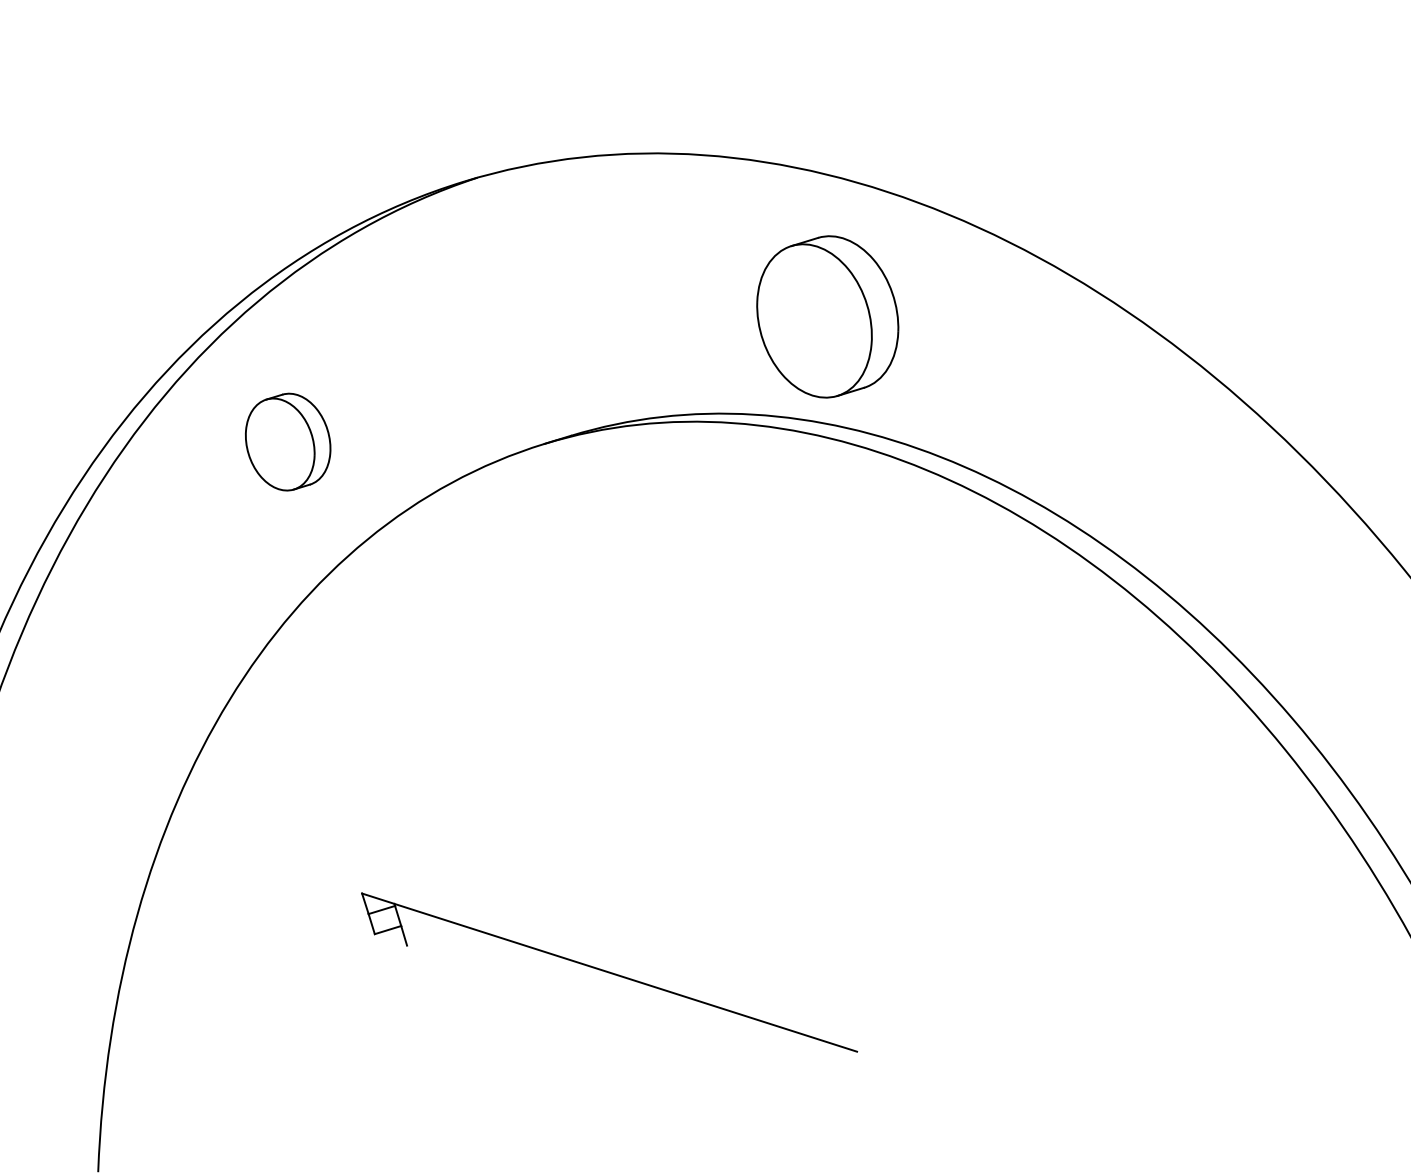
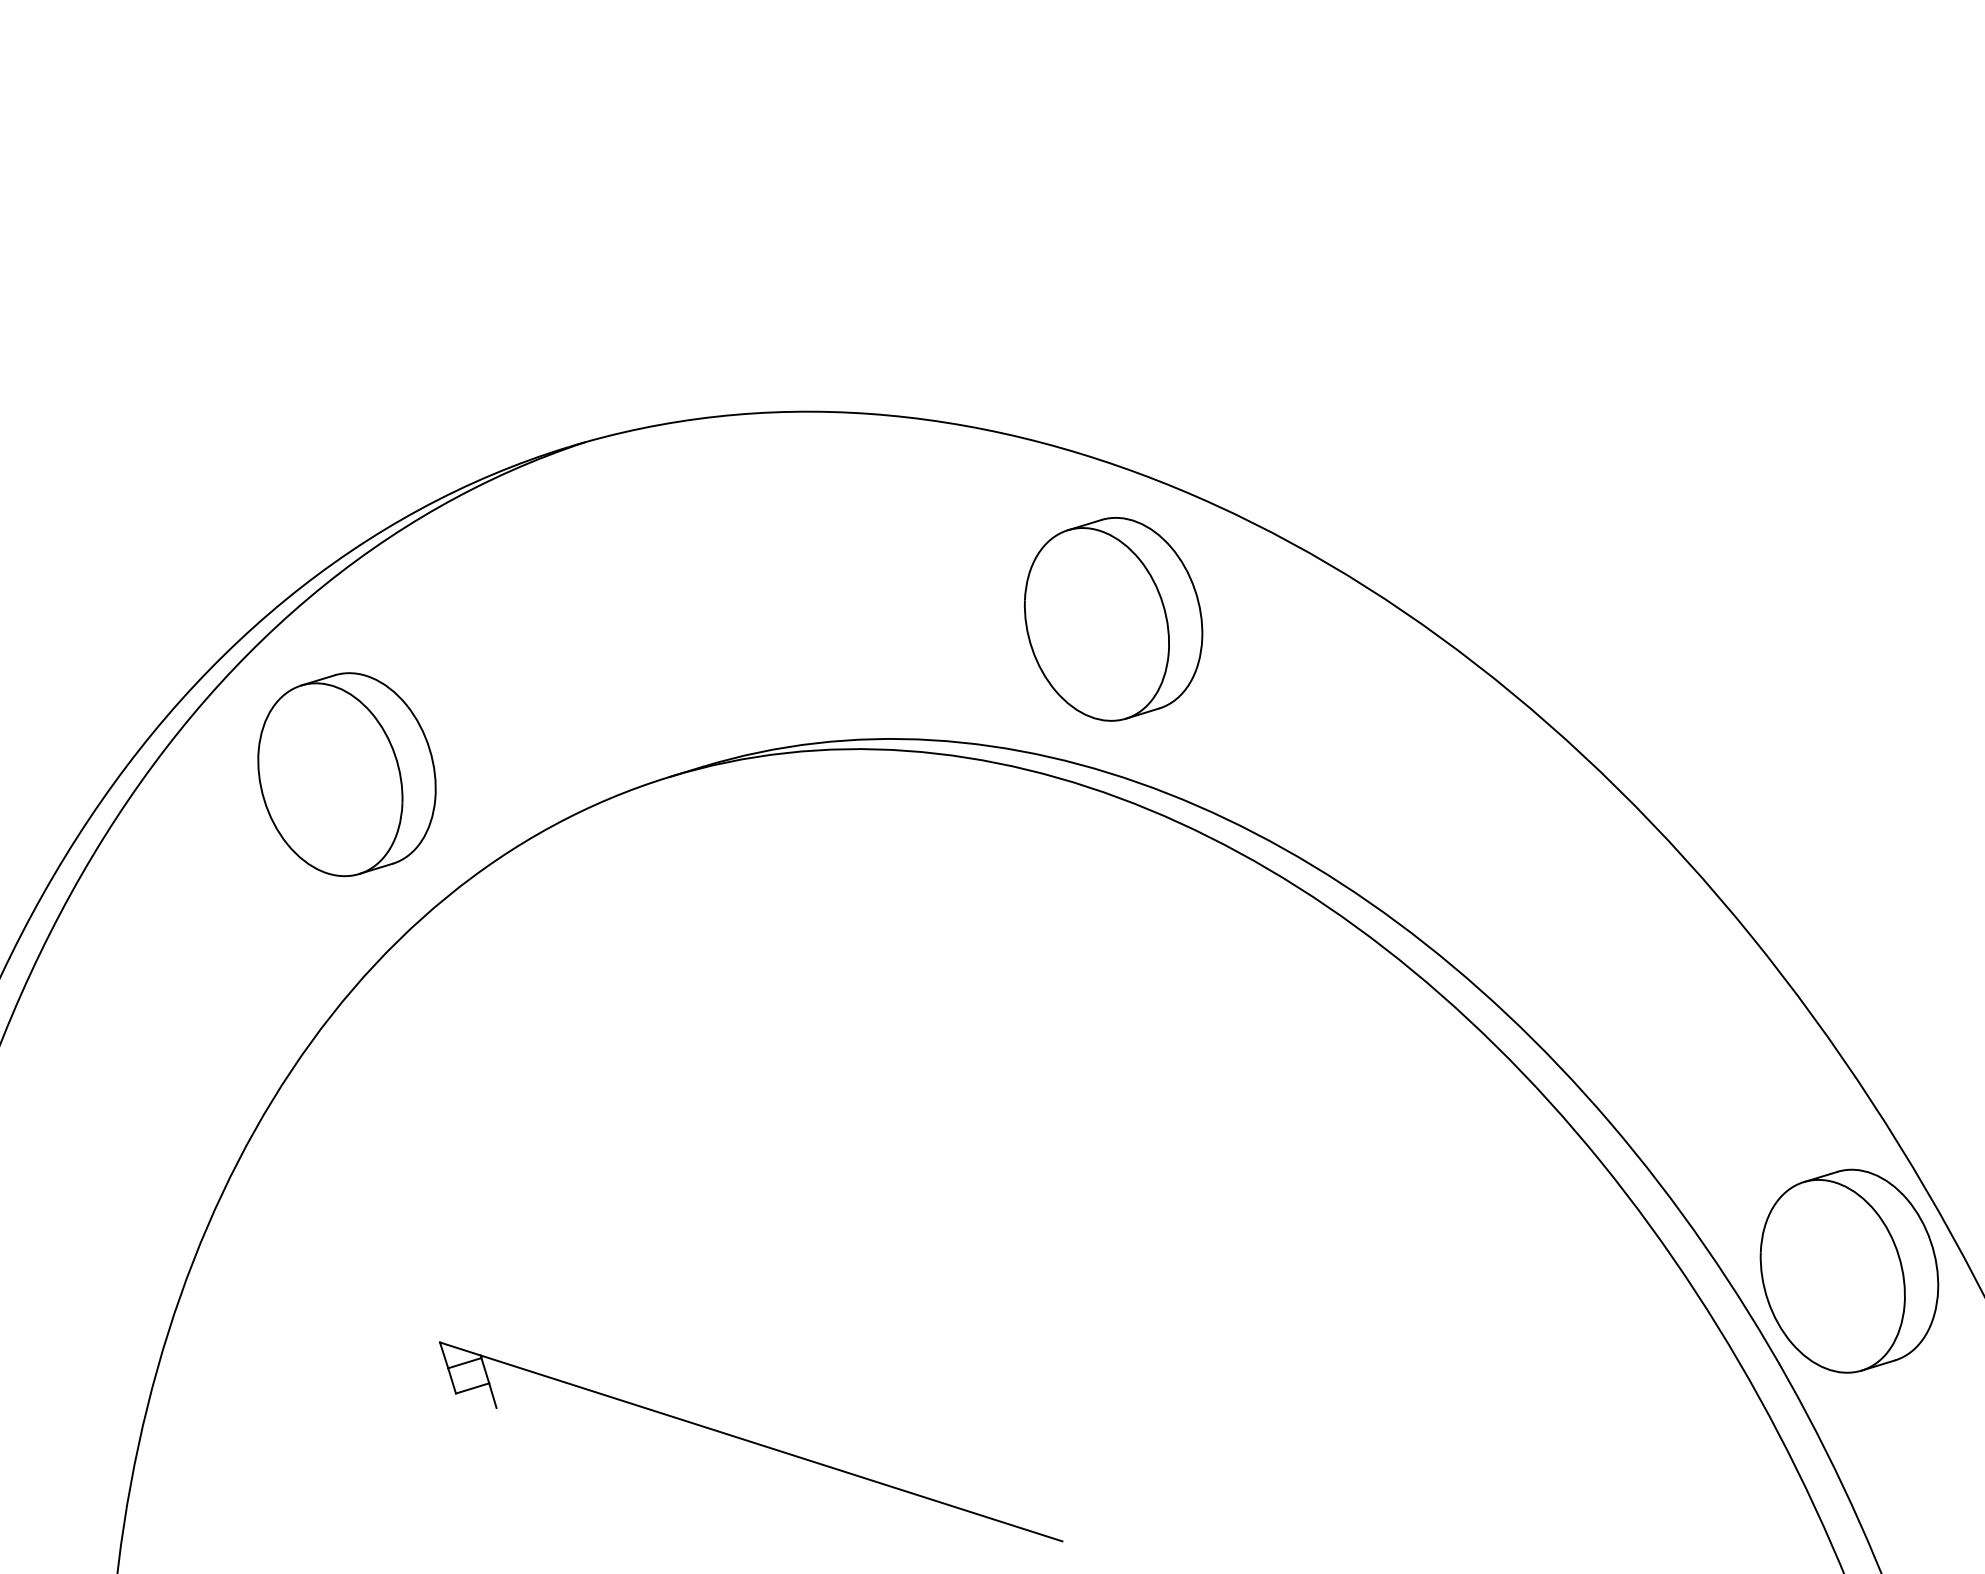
part: (827, 317) -> (1113, 619), moved
part: (287, 441) -> (346, 774), size x1.67

